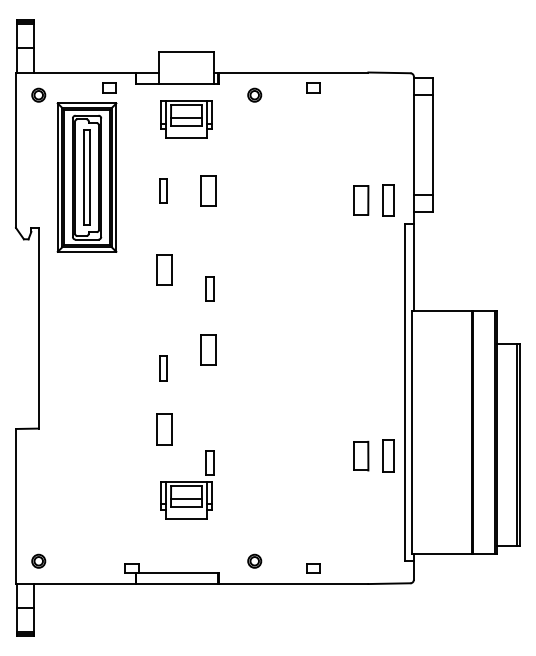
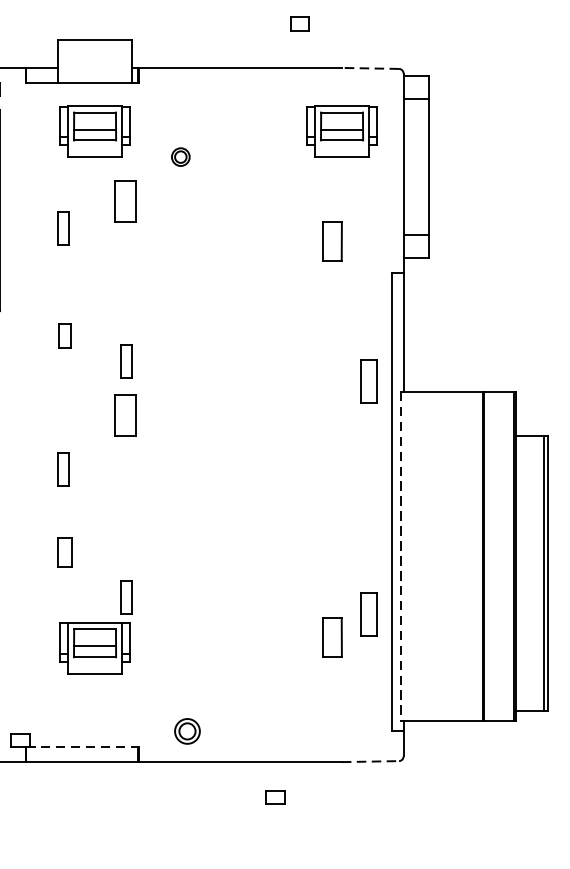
line: (388, 72) -> (369, 67), solid -> dashed
part: (313, 87) -> (299, 23), moved
part: (254, 94) -> (180, 156), moved
part: (368, 119) -> (342, 131), added
part: (208, 190) -> (124, 200), moved
part: (388, 200) -> (369, 381), moved
part: (164, 269) -> (65, 335), size x0.6
part: (208, 349) -> (124, 415), moved
part: (164, 429) -> (65, 552), size x0.7
line: (411, 433) -> (400, 557), solid -> dashed
part: (361, 455) -> (332, 636), moved
part: (388, 455) -> (369, 613), moved
part: (254, 560) -> (187, 730), size x1.4
part: (313, 568) -> (275, 798), moved
line: (177, 572) -> (82, 746), solid -> dashed
line: (389, 583) -> (370, 761), solid -> dashed

